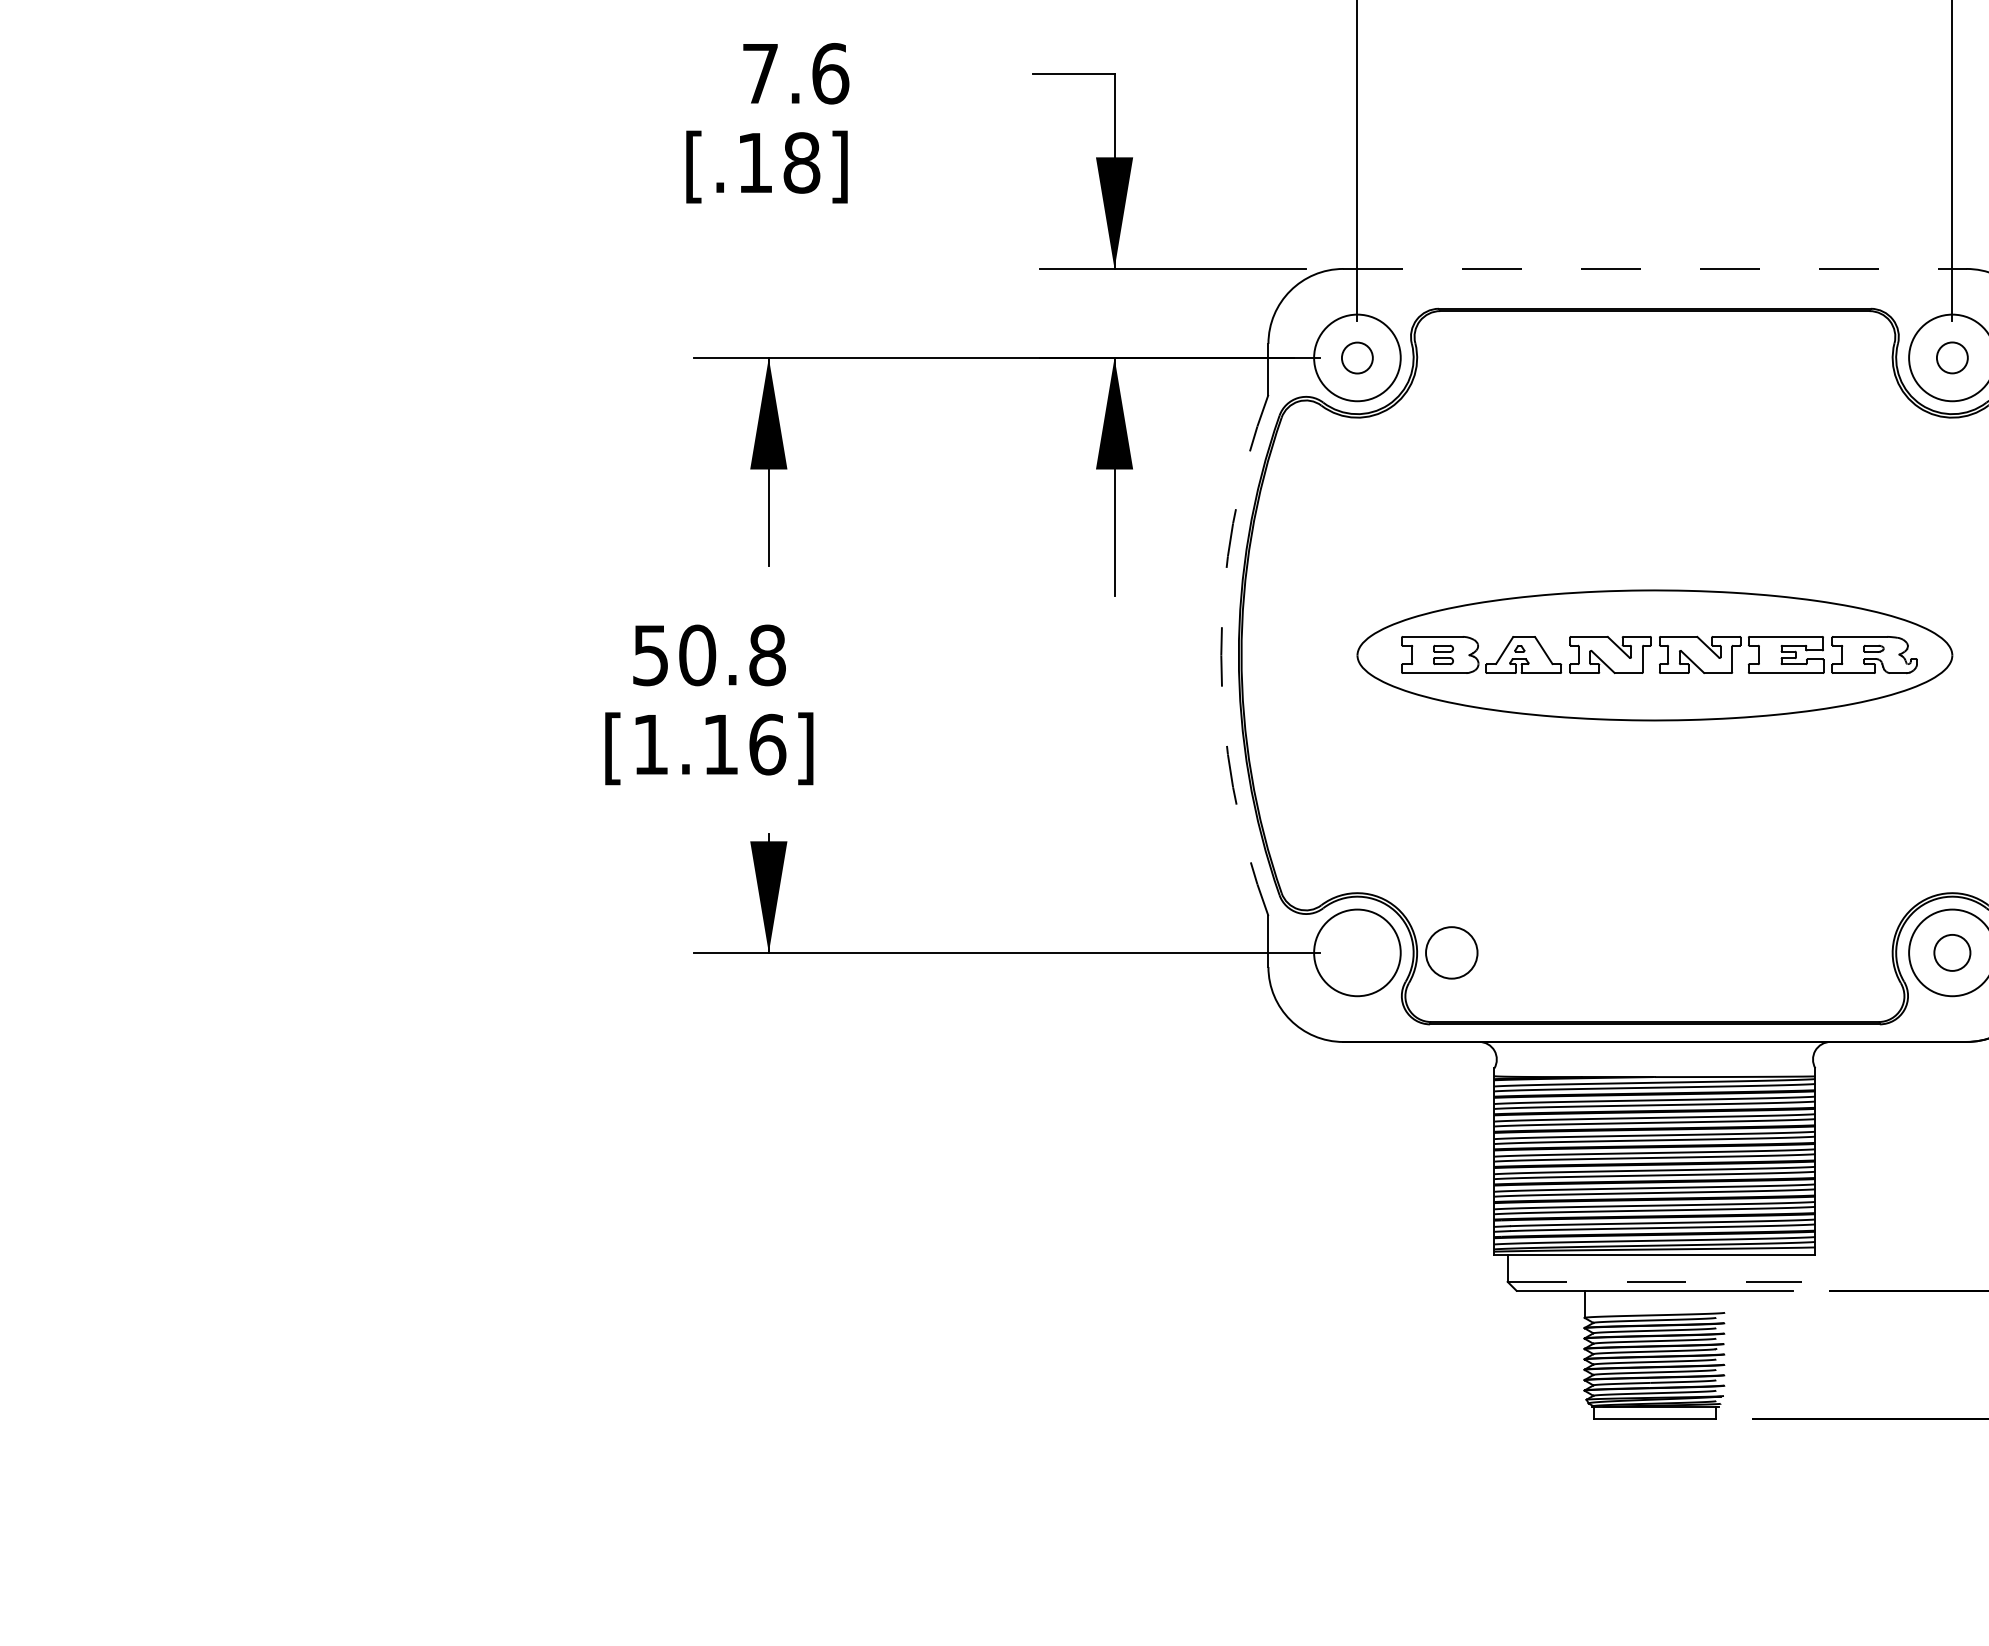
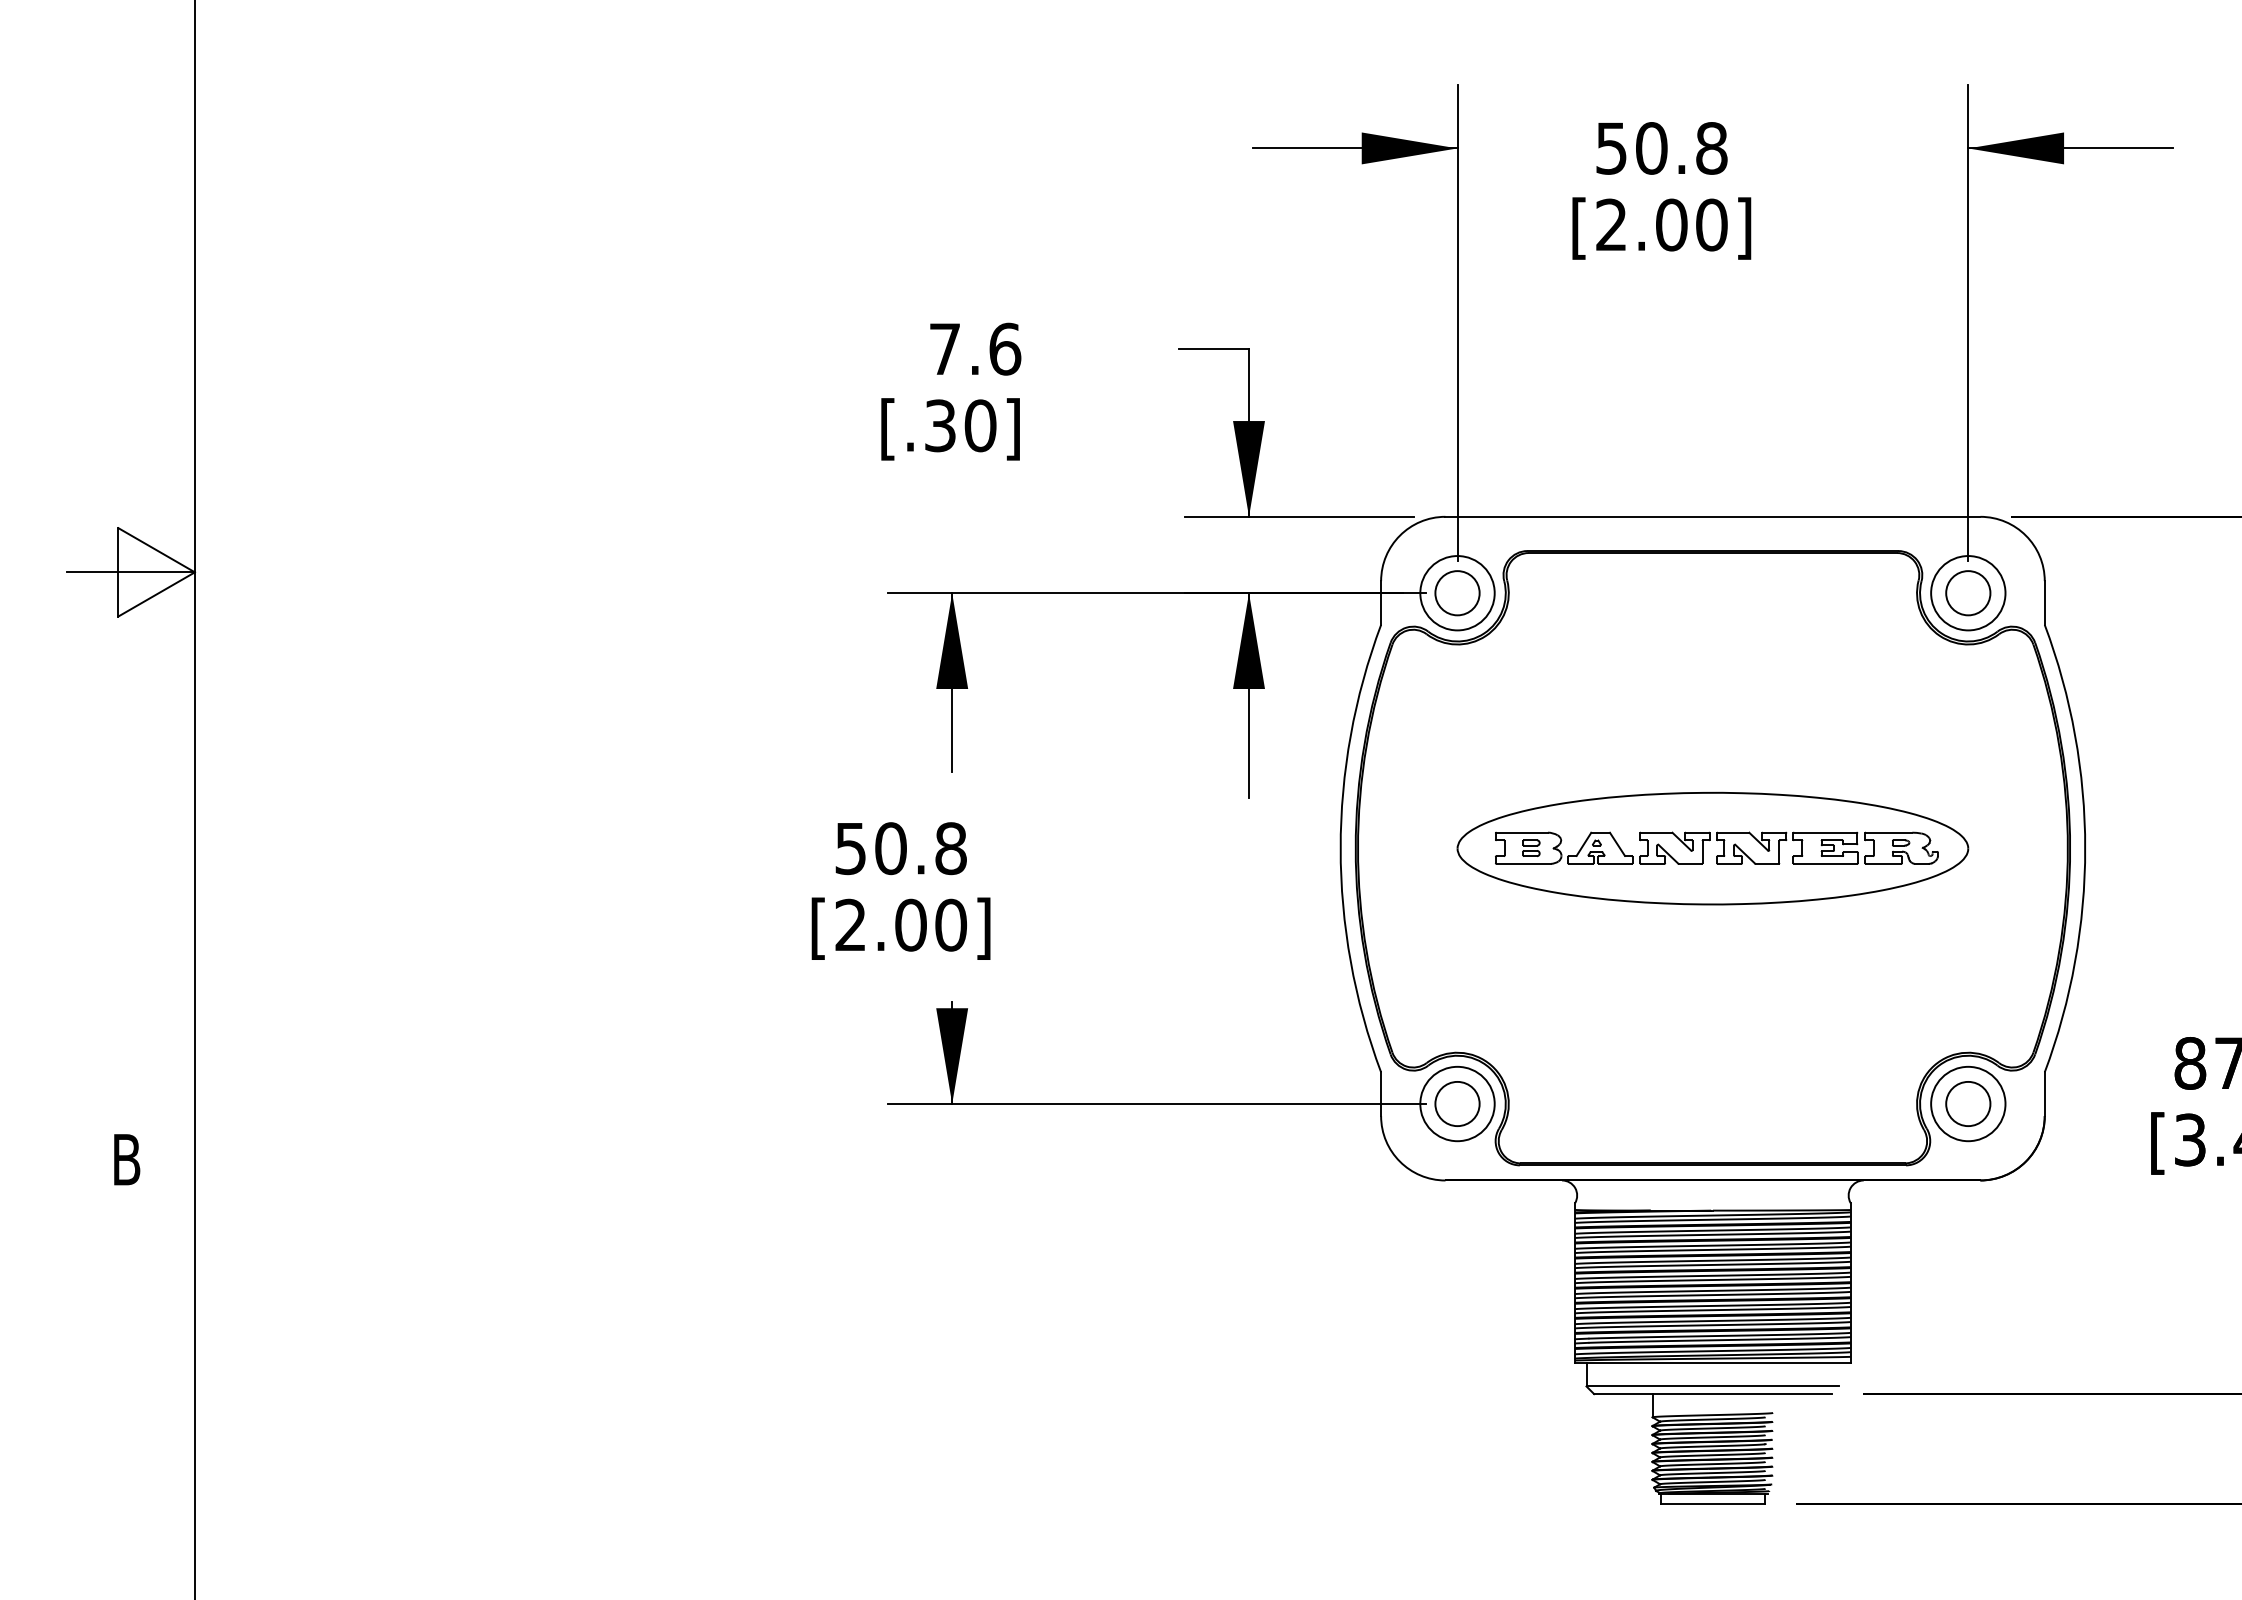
text: (778, 162) -> (960, 425), [.18] -> [.30]
line: (1654, 268) -> (1712, 516), dashed -> solid
circle: (1357, 358) -> (1457, 593), size x1.67
circle: (1952, 358) -> (1968, 593), size x1.67
arc: (1221, 655) -> (1340, 848), dashed -> solid
text: (709, 743) -> (901, 924), [1.16] -> [2.00]
circle: (1451, 952) -> (1457, 1103), moved
circle: (1952, 952) -> (1968, 1103), size x1.43
line: (1655, 1281) -> (1713, 1386), dashed -> solid

